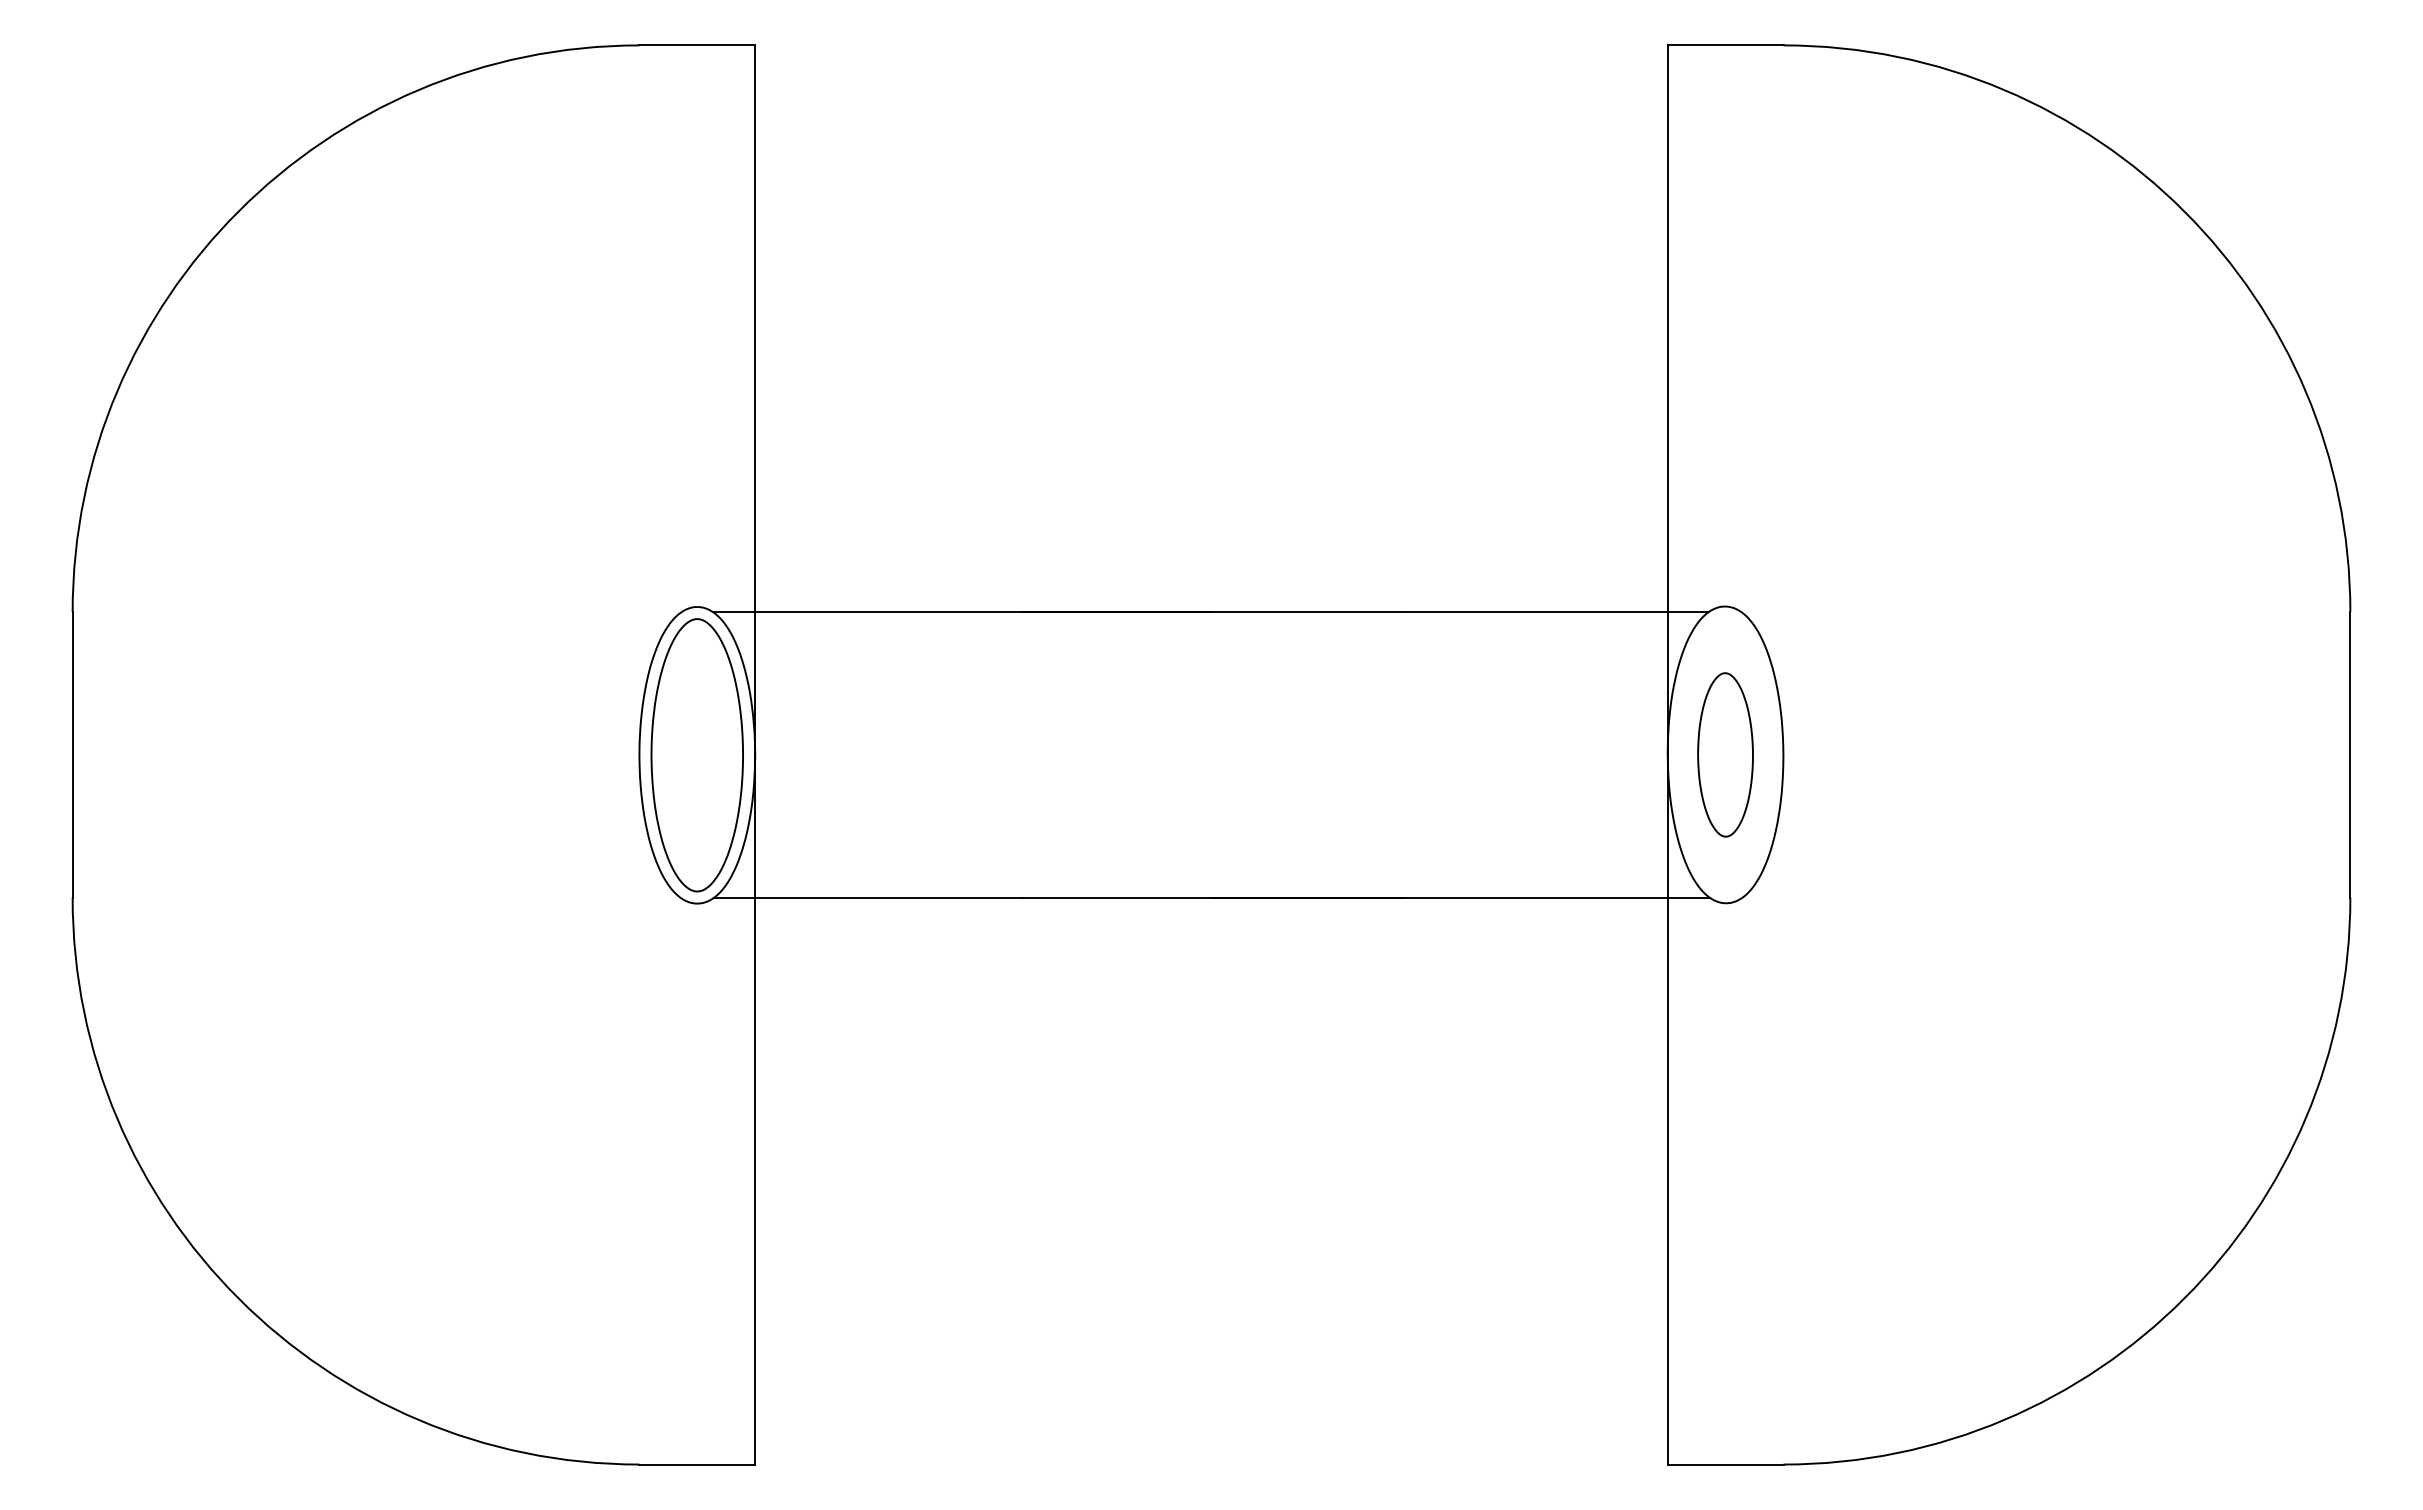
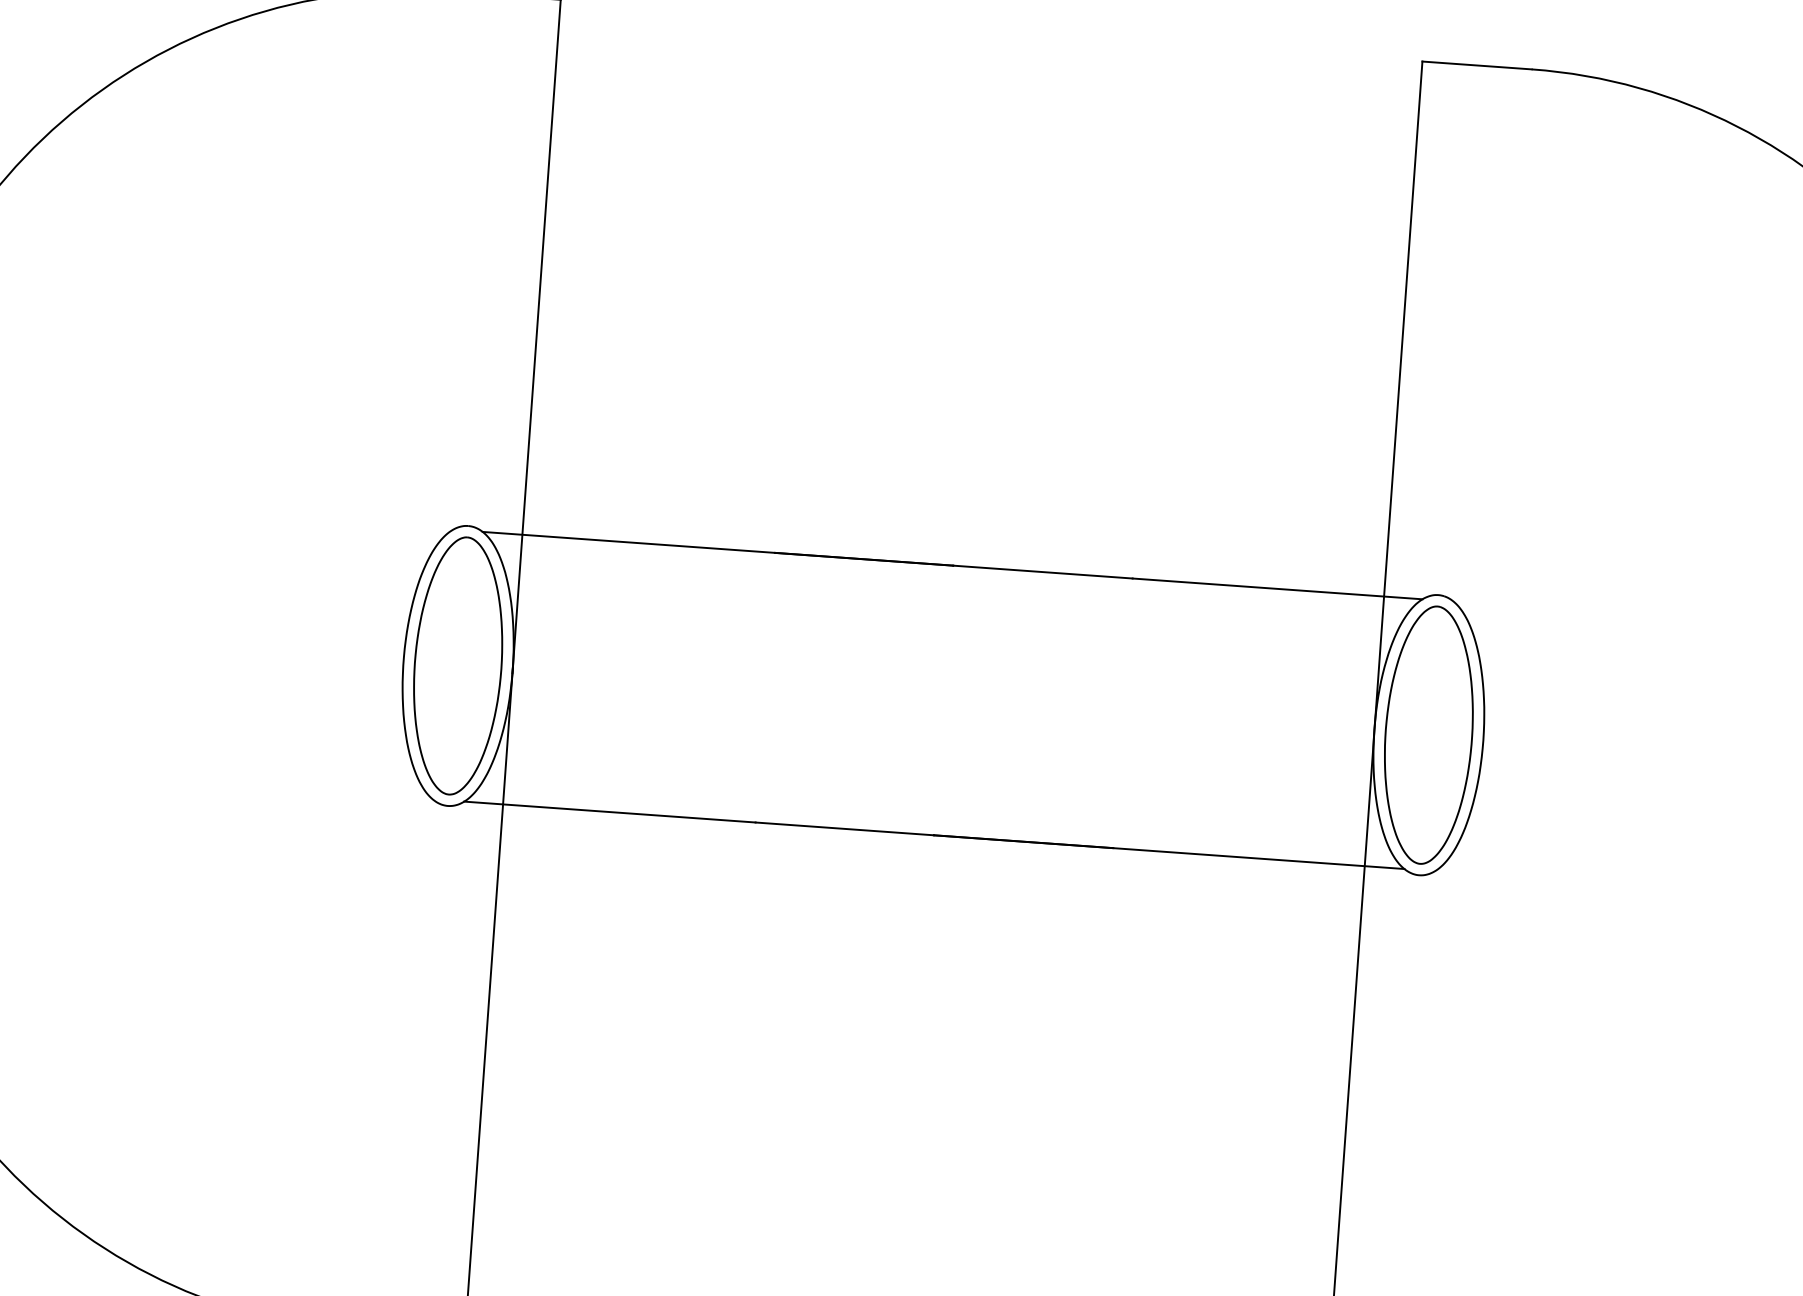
part: (1725, 754) -> (1428, 734), size x1.67

